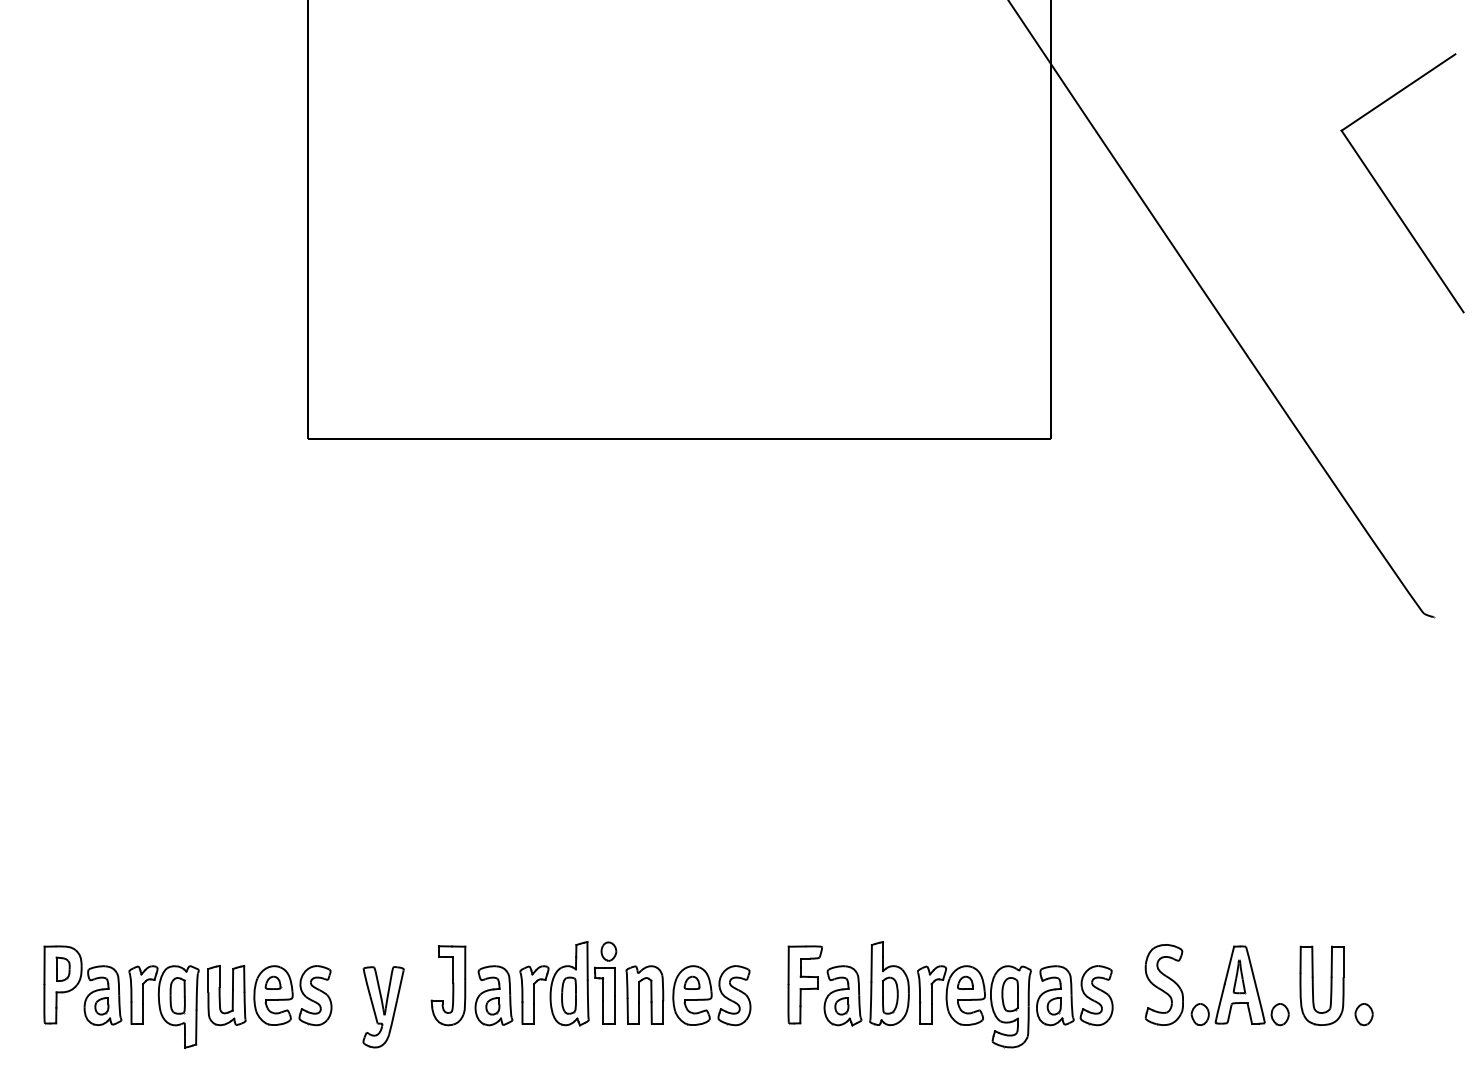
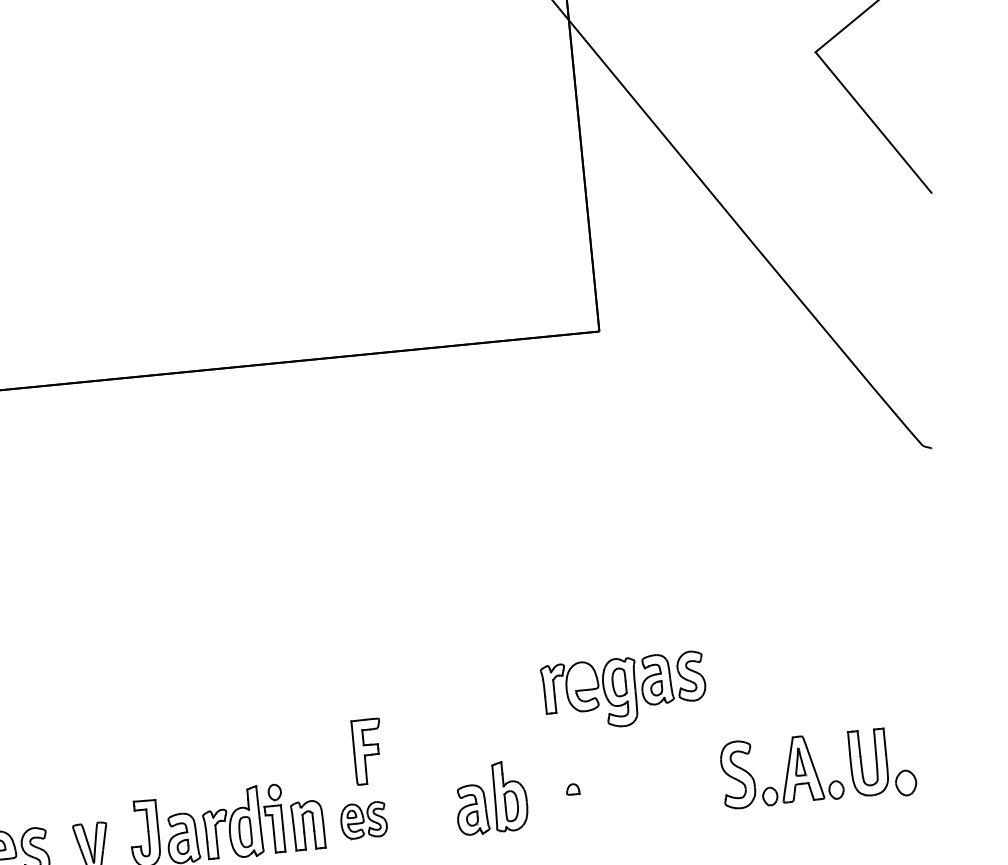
part: (804, 984) -> (367, 751), moved
part: (711, 995) -> (363, 820), size x0.7
part: (1015, 1006) -> (624, 691), moved
part: (1363, 1014) -> (905, 783), size x1.4

